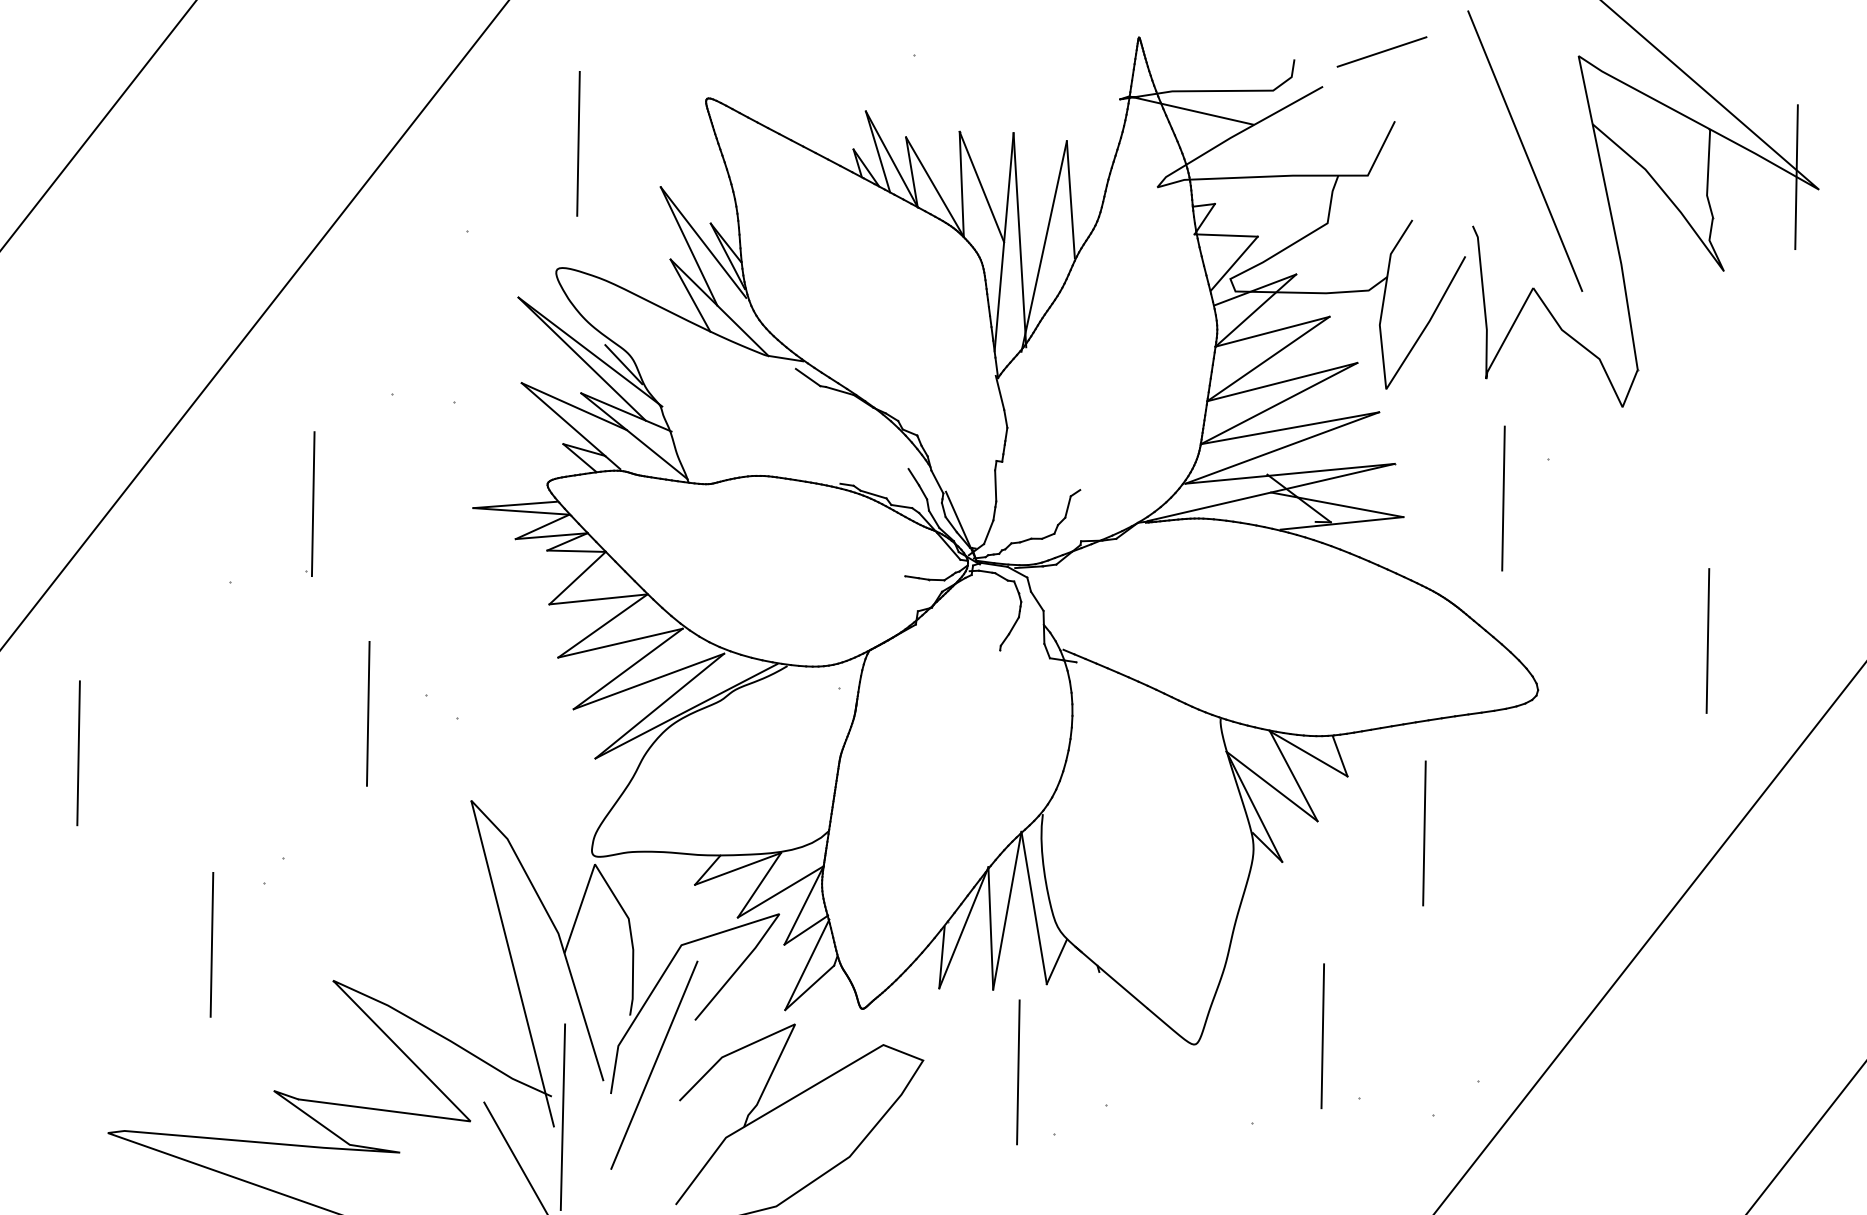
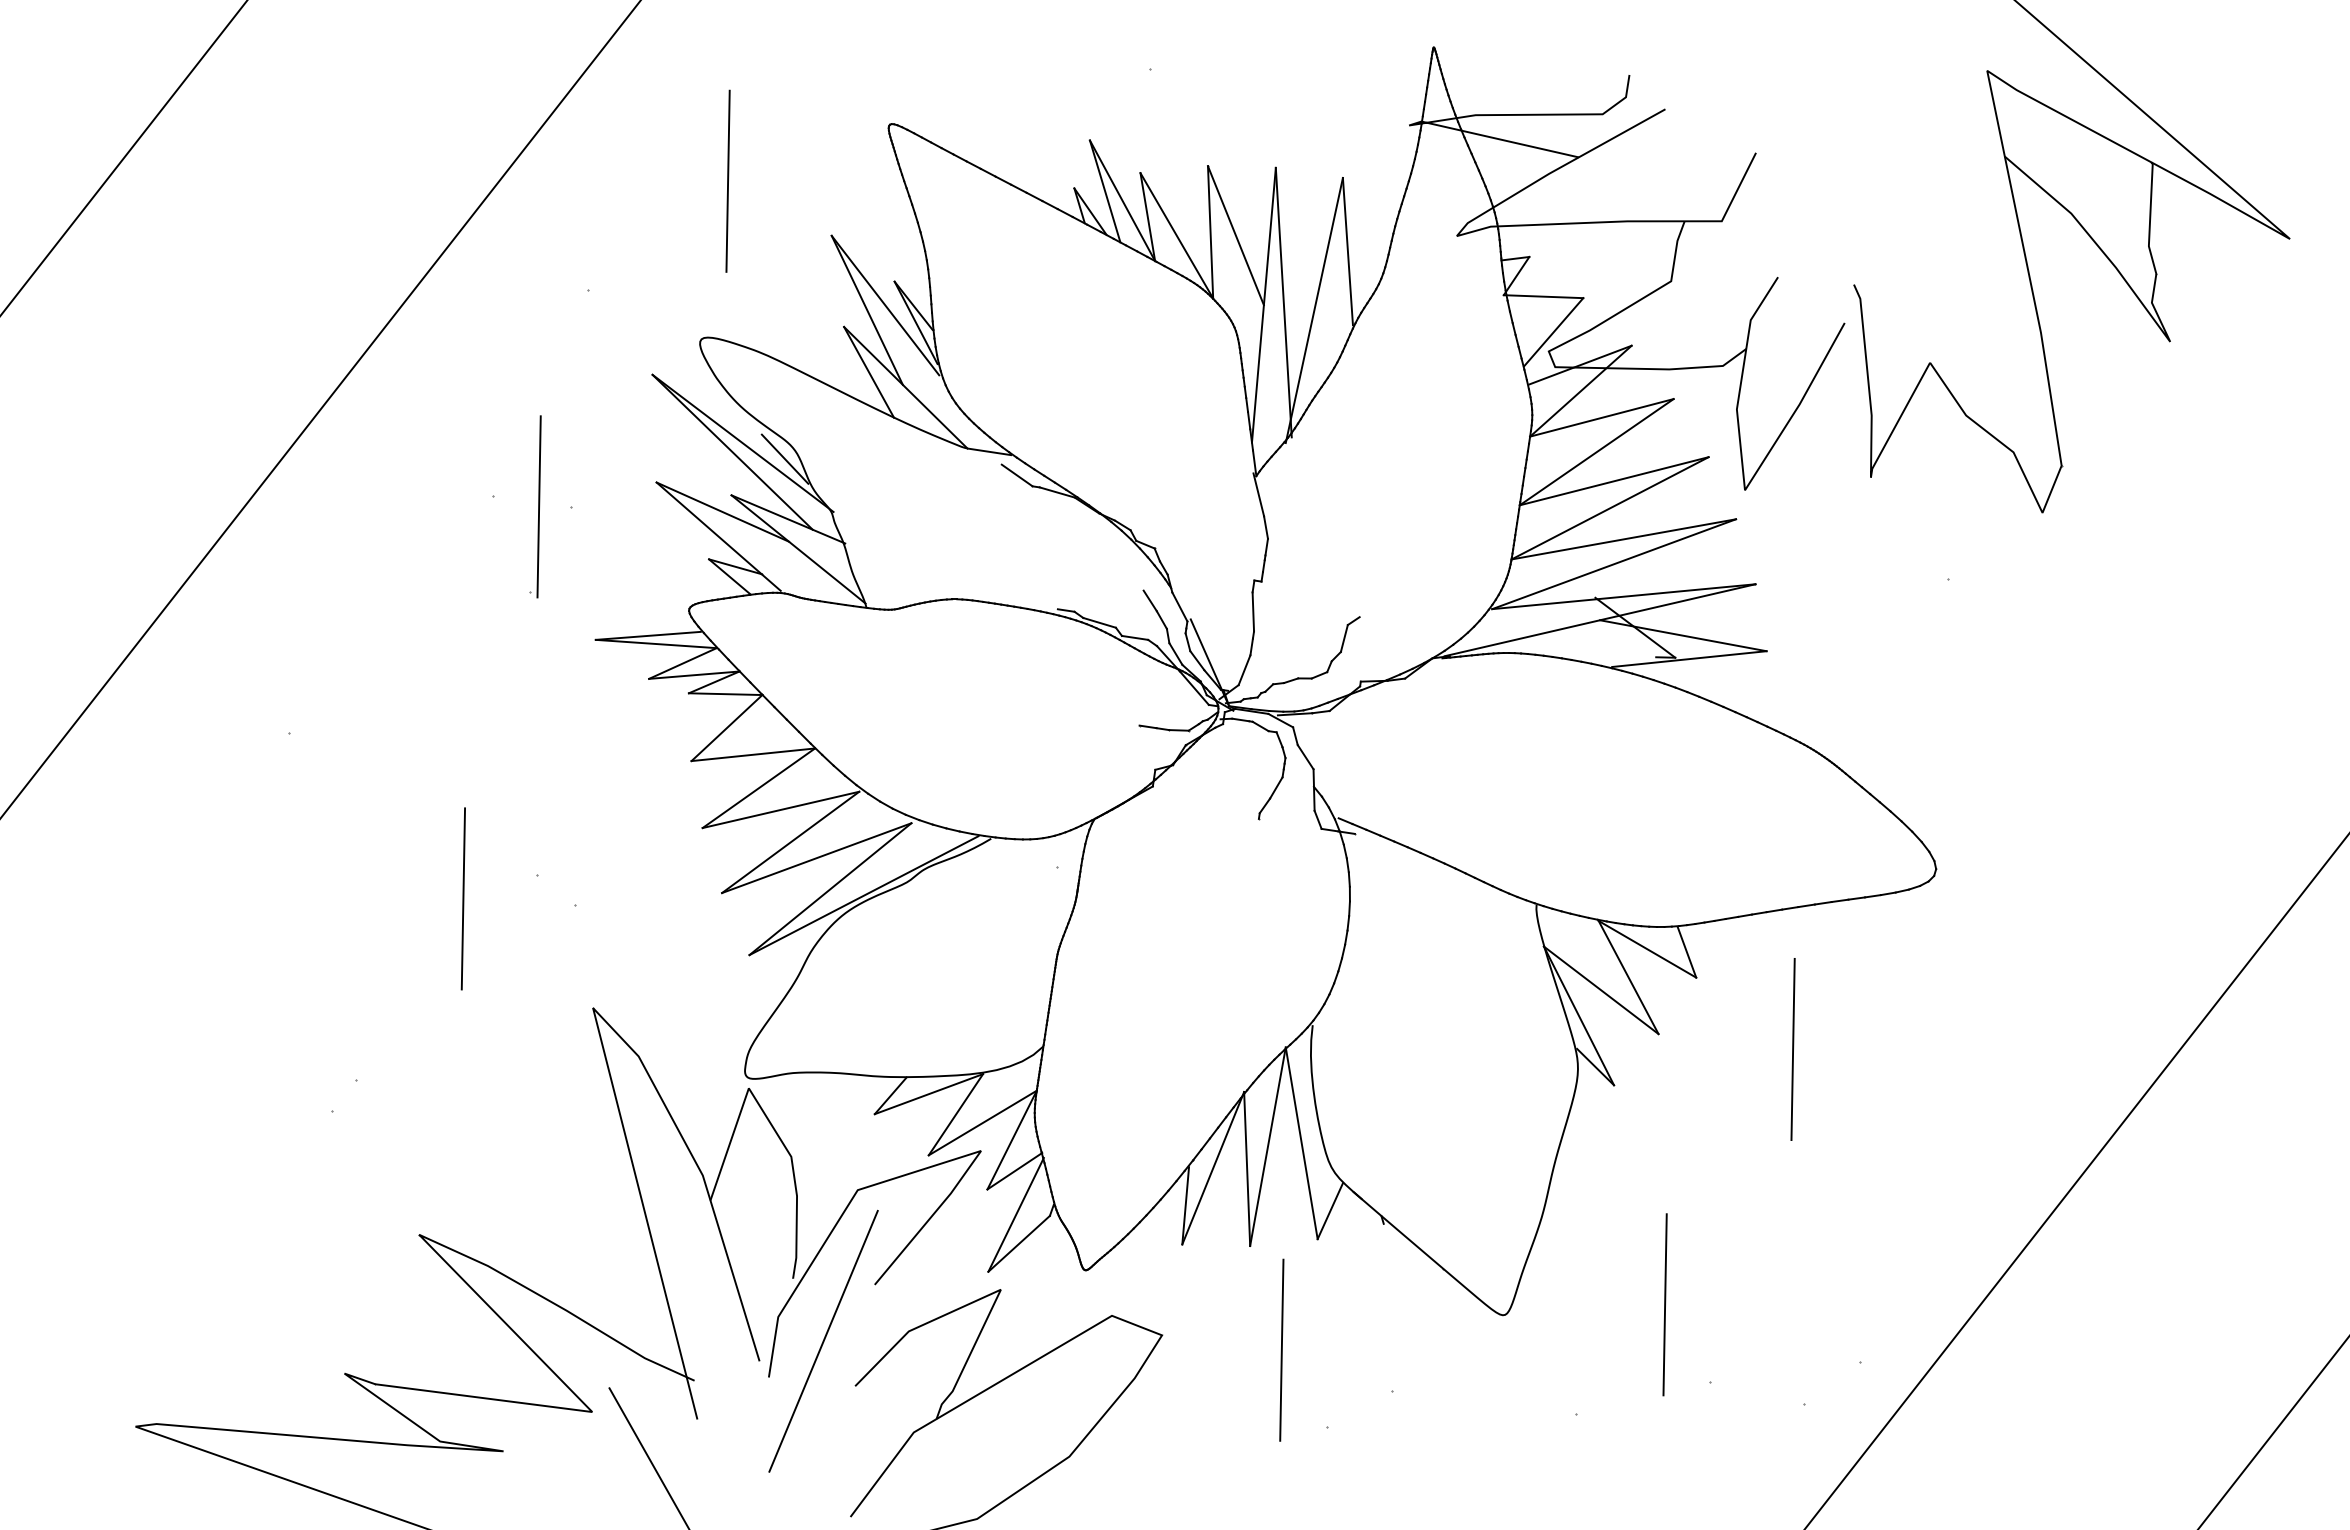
line: (1381, 51) -> (1739, 65), removed
line: (1524, 151) -> (1919, 190), removed
line: (1796, 176) -> (2261, 222), removed
line: (1503, 498) -> (1892, 627), removed
part: (310, 503) -> (535, 506), moved
line: (1707, 640) -> (2149, 806), removed
line: (78, 753) -> (98, 948), removed
line: (211, 944) -> (266, 1189), removed
line: (562, 1117) -> (708, 1406), removed

